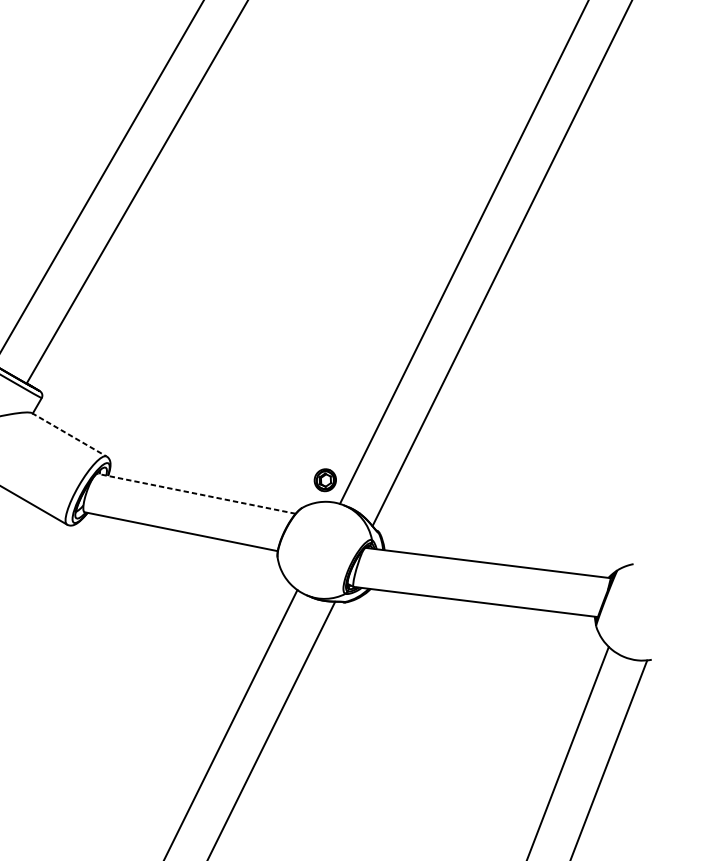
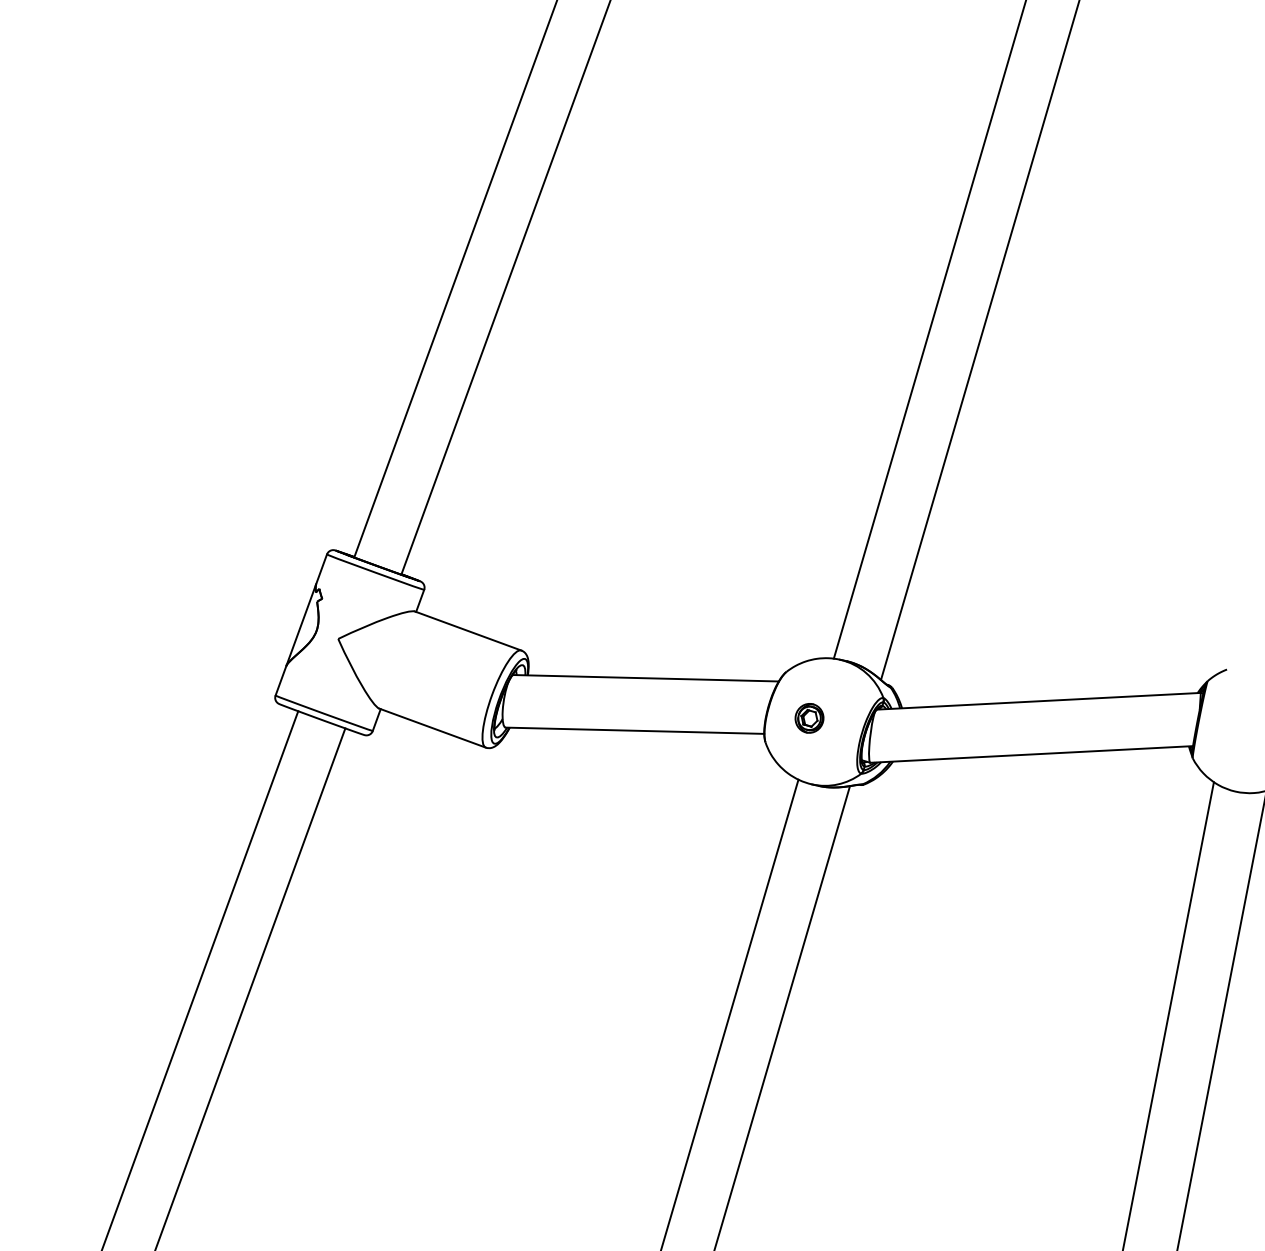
line: (69, 435) -> (468, 631), dashed -> solid
part: (325, 480) -> (809, 718), moved
line: (196, 494) -> (646, 678), dashed -> solid

